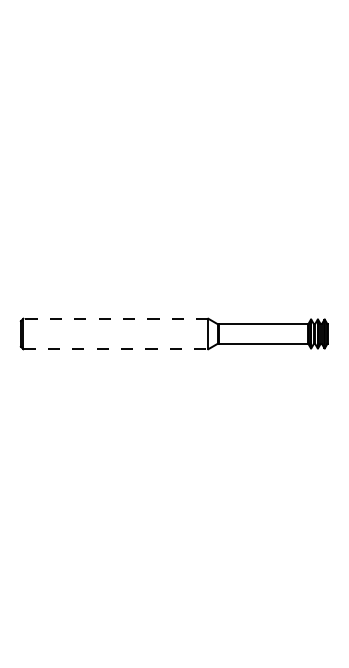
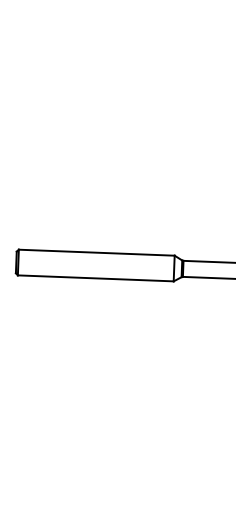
line: (115, 318) -> (96, 252), dashed -> solid
line: (116, 349) -> (96, 278), dashed -> solid

